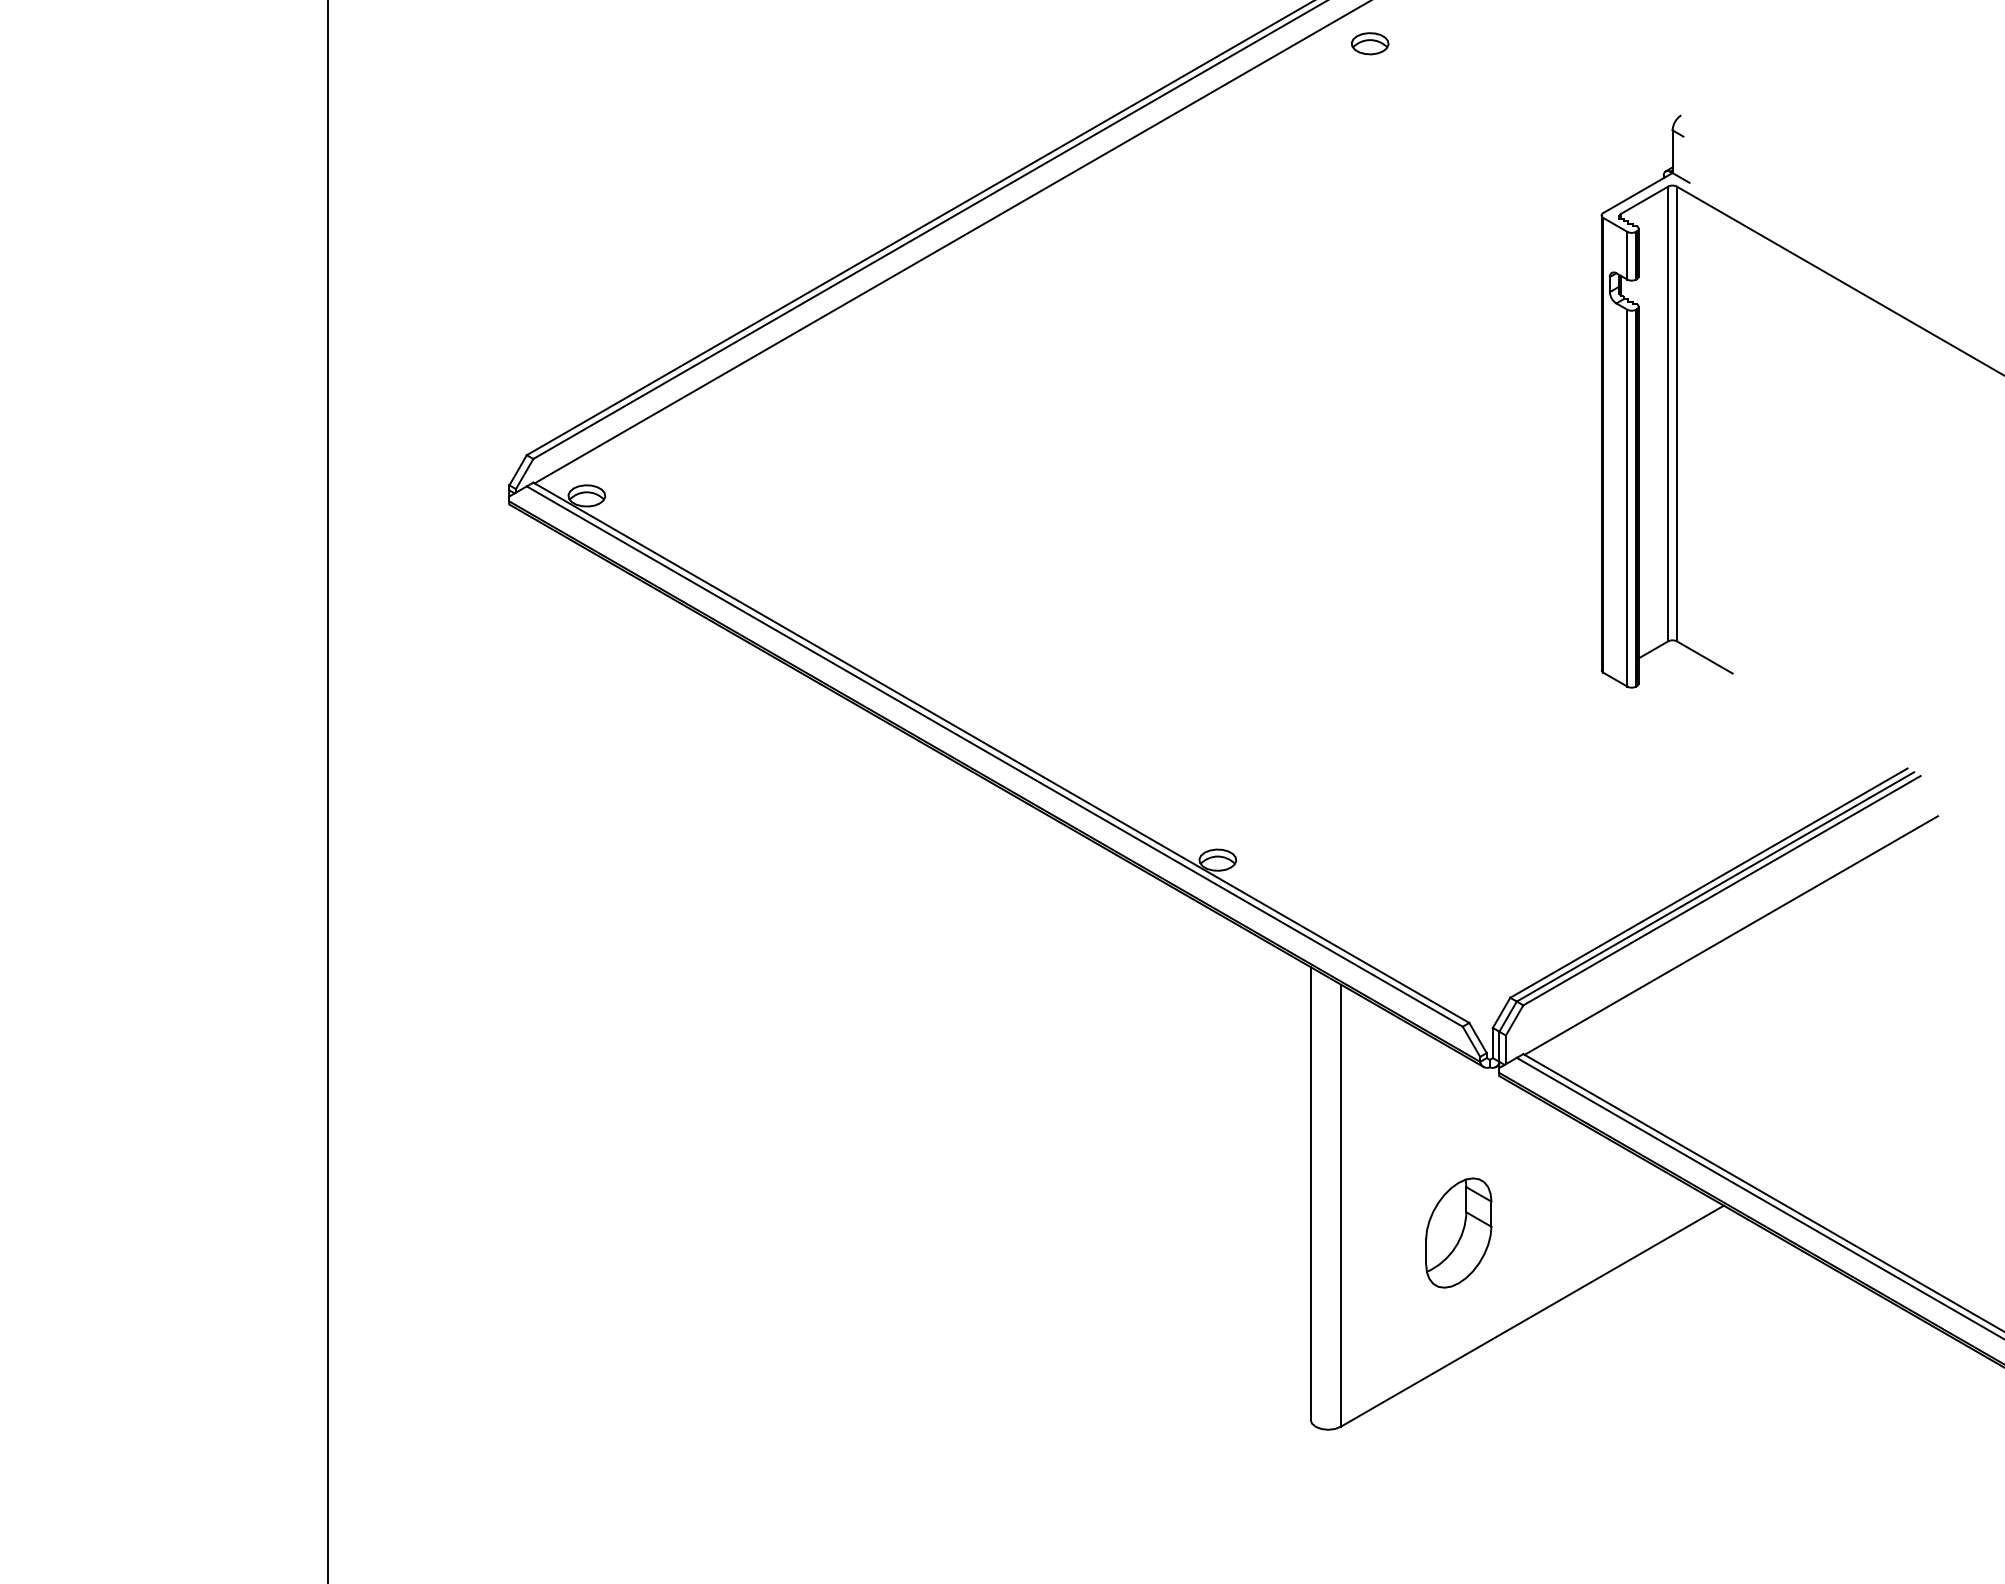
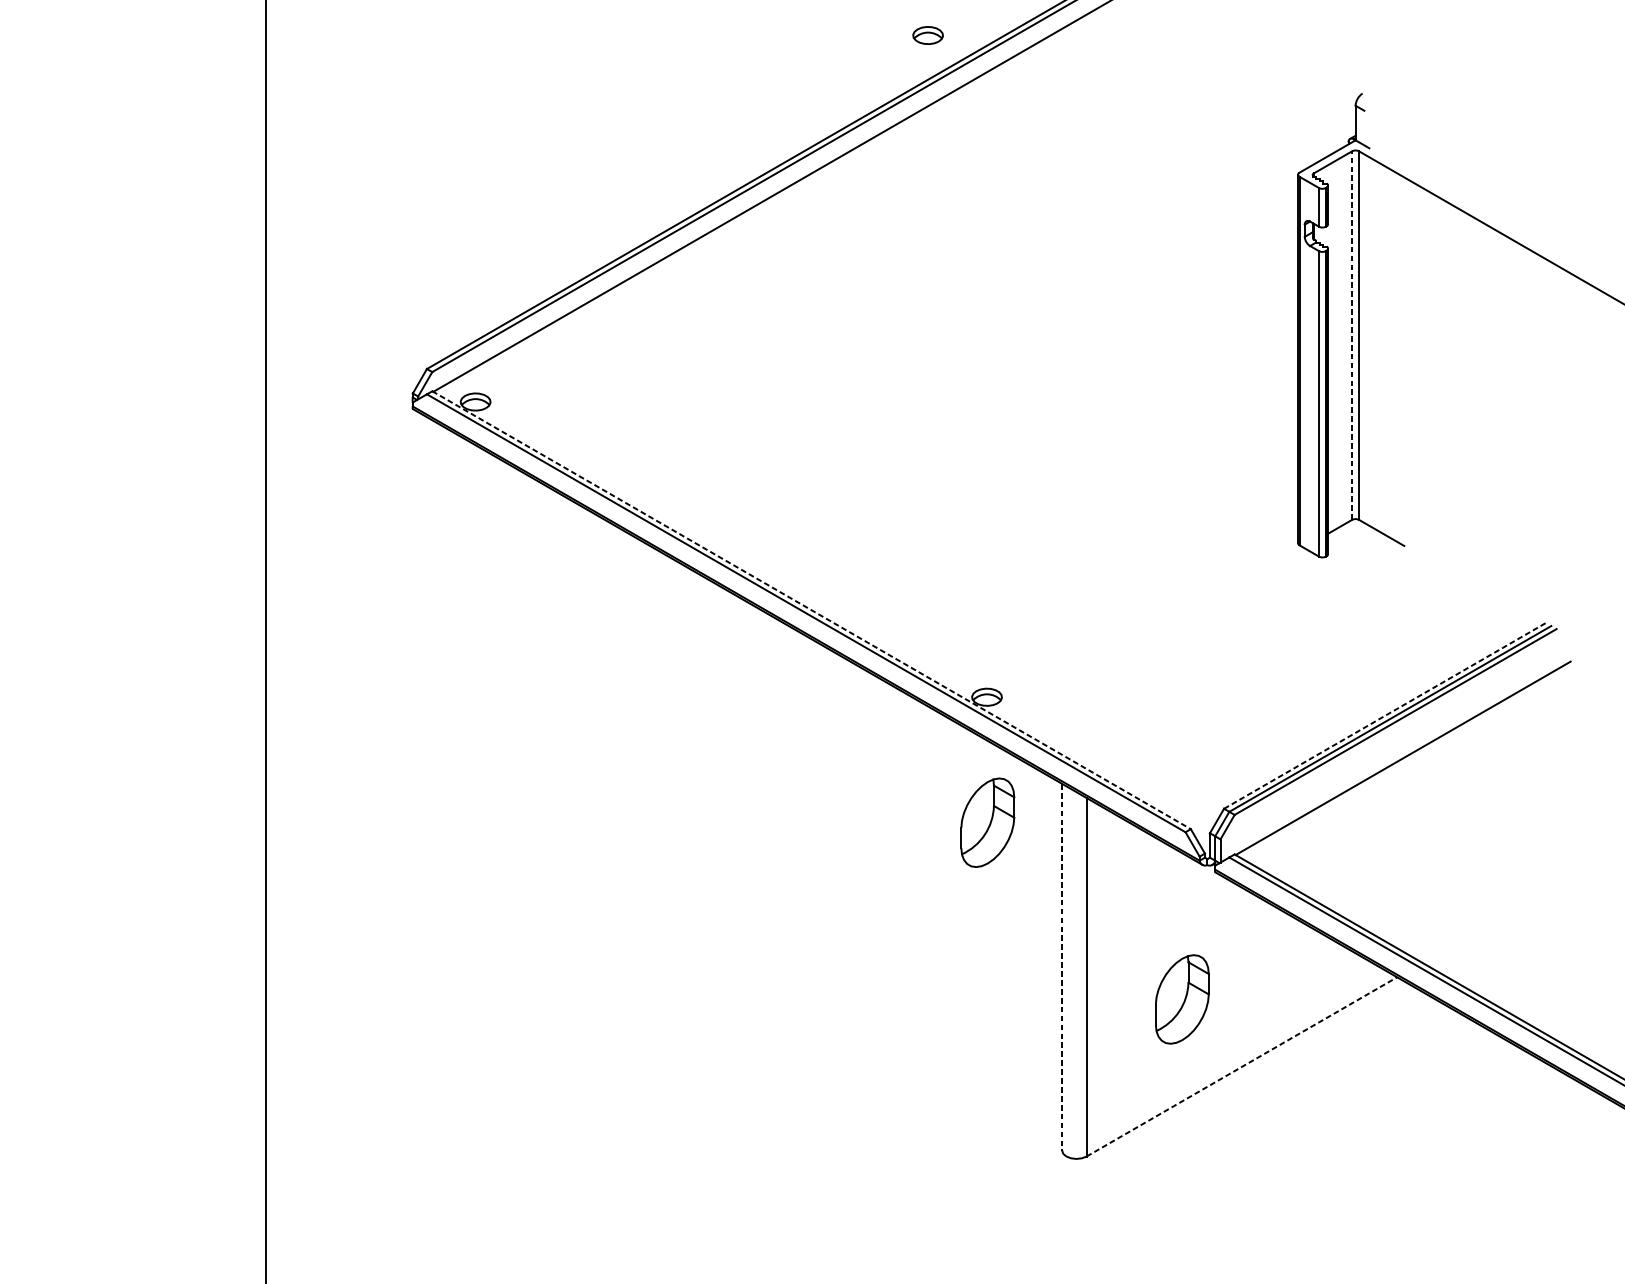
part: (1370, 43) -> (928, 35), moved
line: (1668, 413) -> (1352, 335), solid -> dashed
line: (1001, 753) -> (811, 610), solid -> dashed
line: (1709, 882) -> (1385, 715), solid -> dashed
part: (1218, 1014) -> (987, 822), added
line: (1310, 1193) -> (1062, 967), solid -> dashed
line: (1532, 1316) -> (1242, 1067), solid -> dashed

